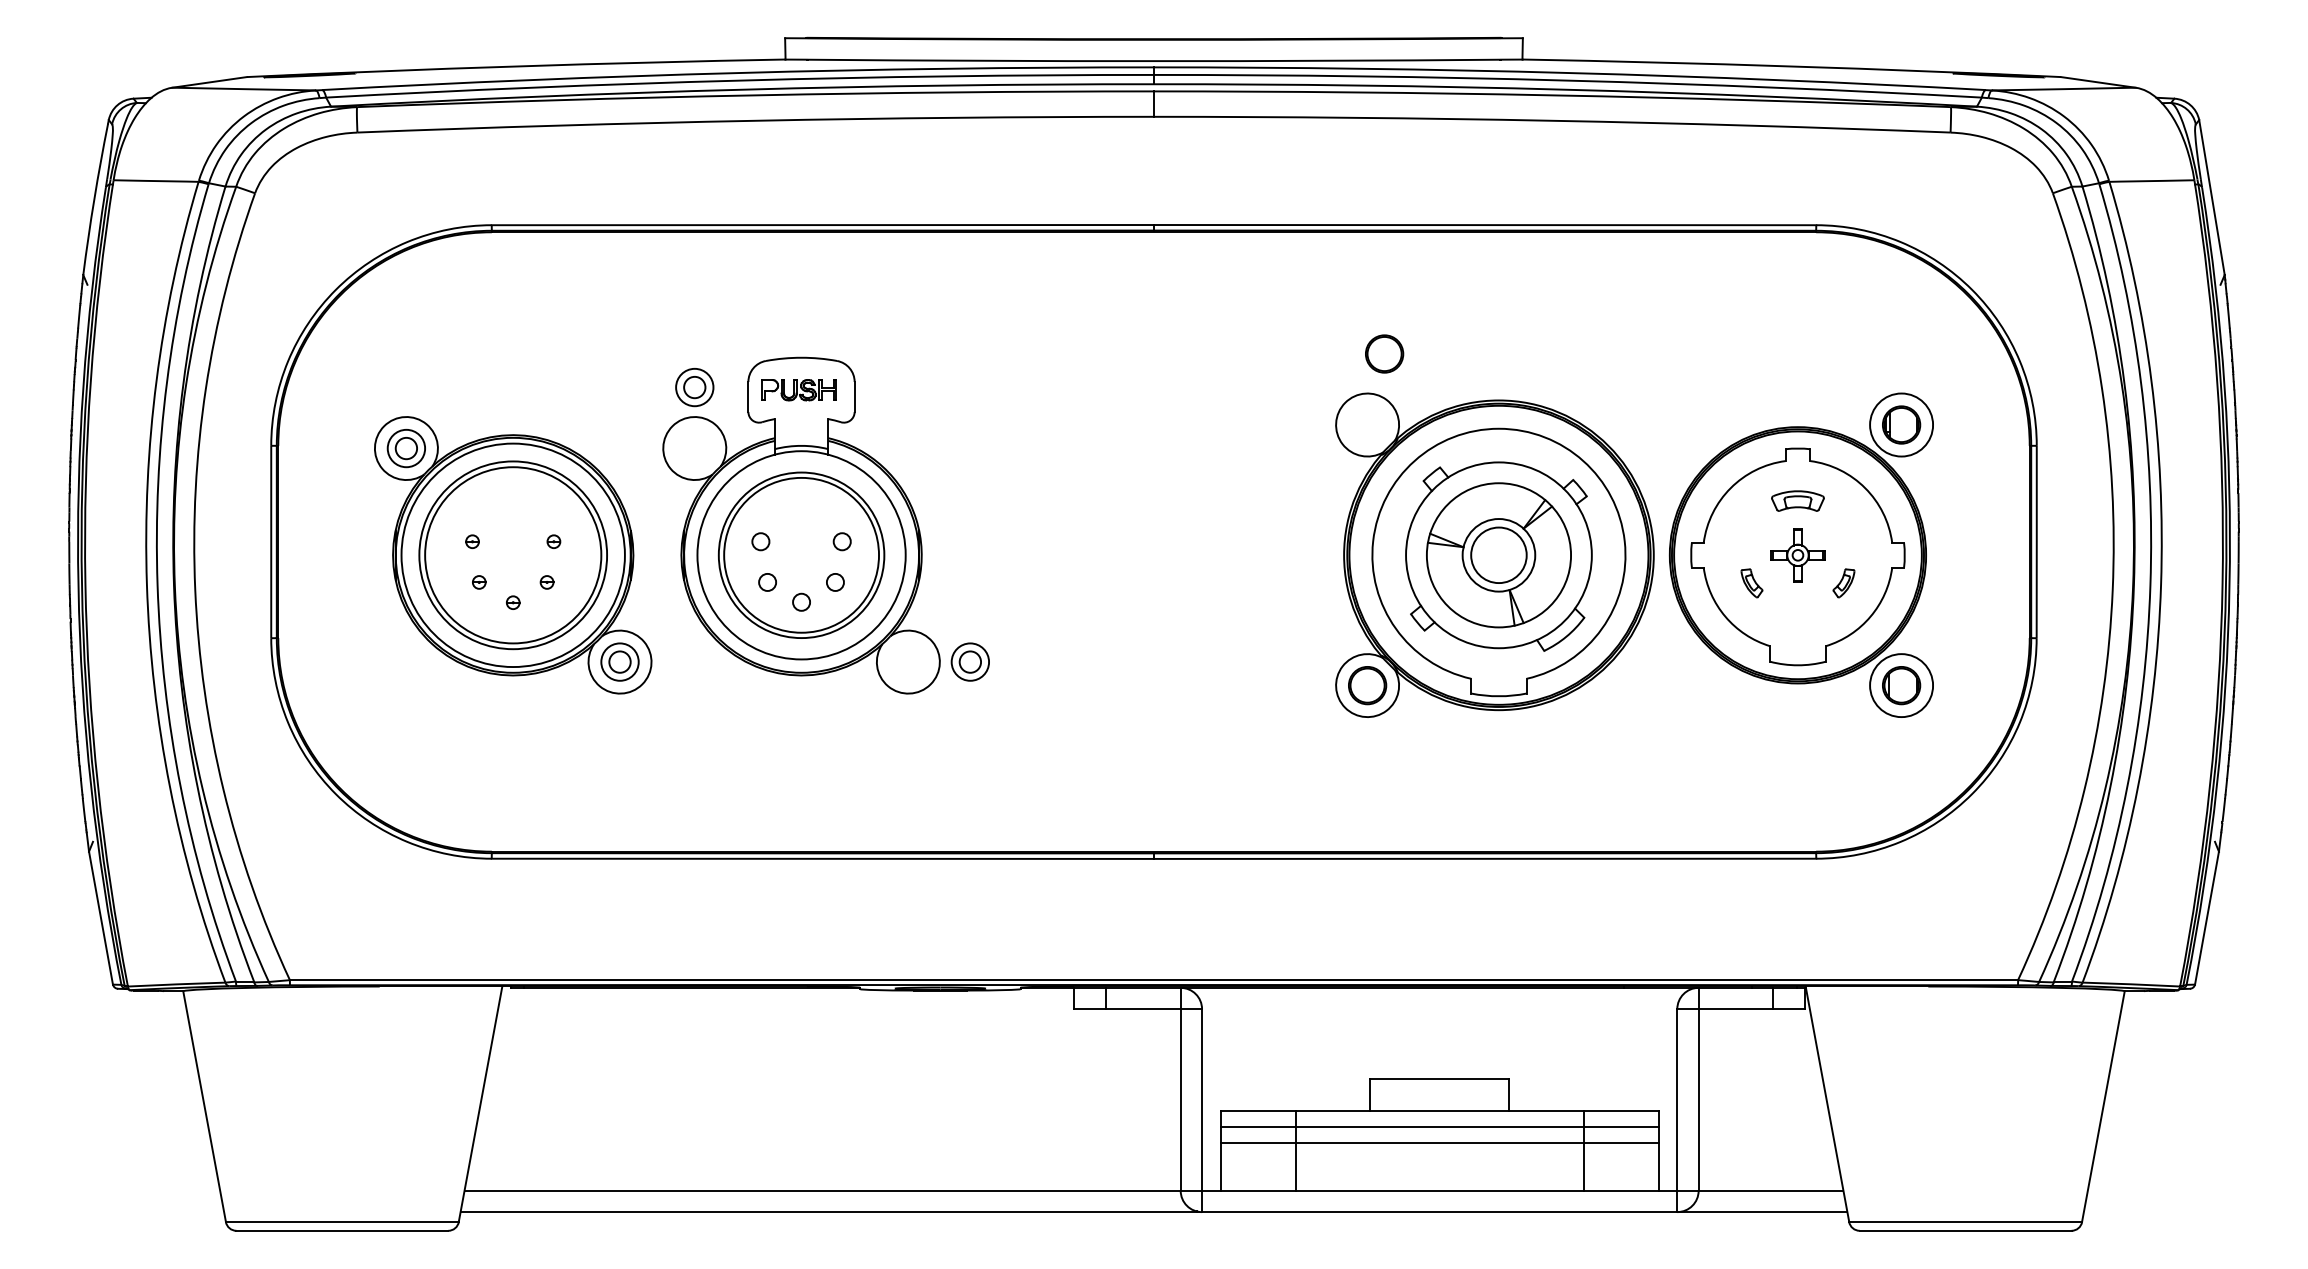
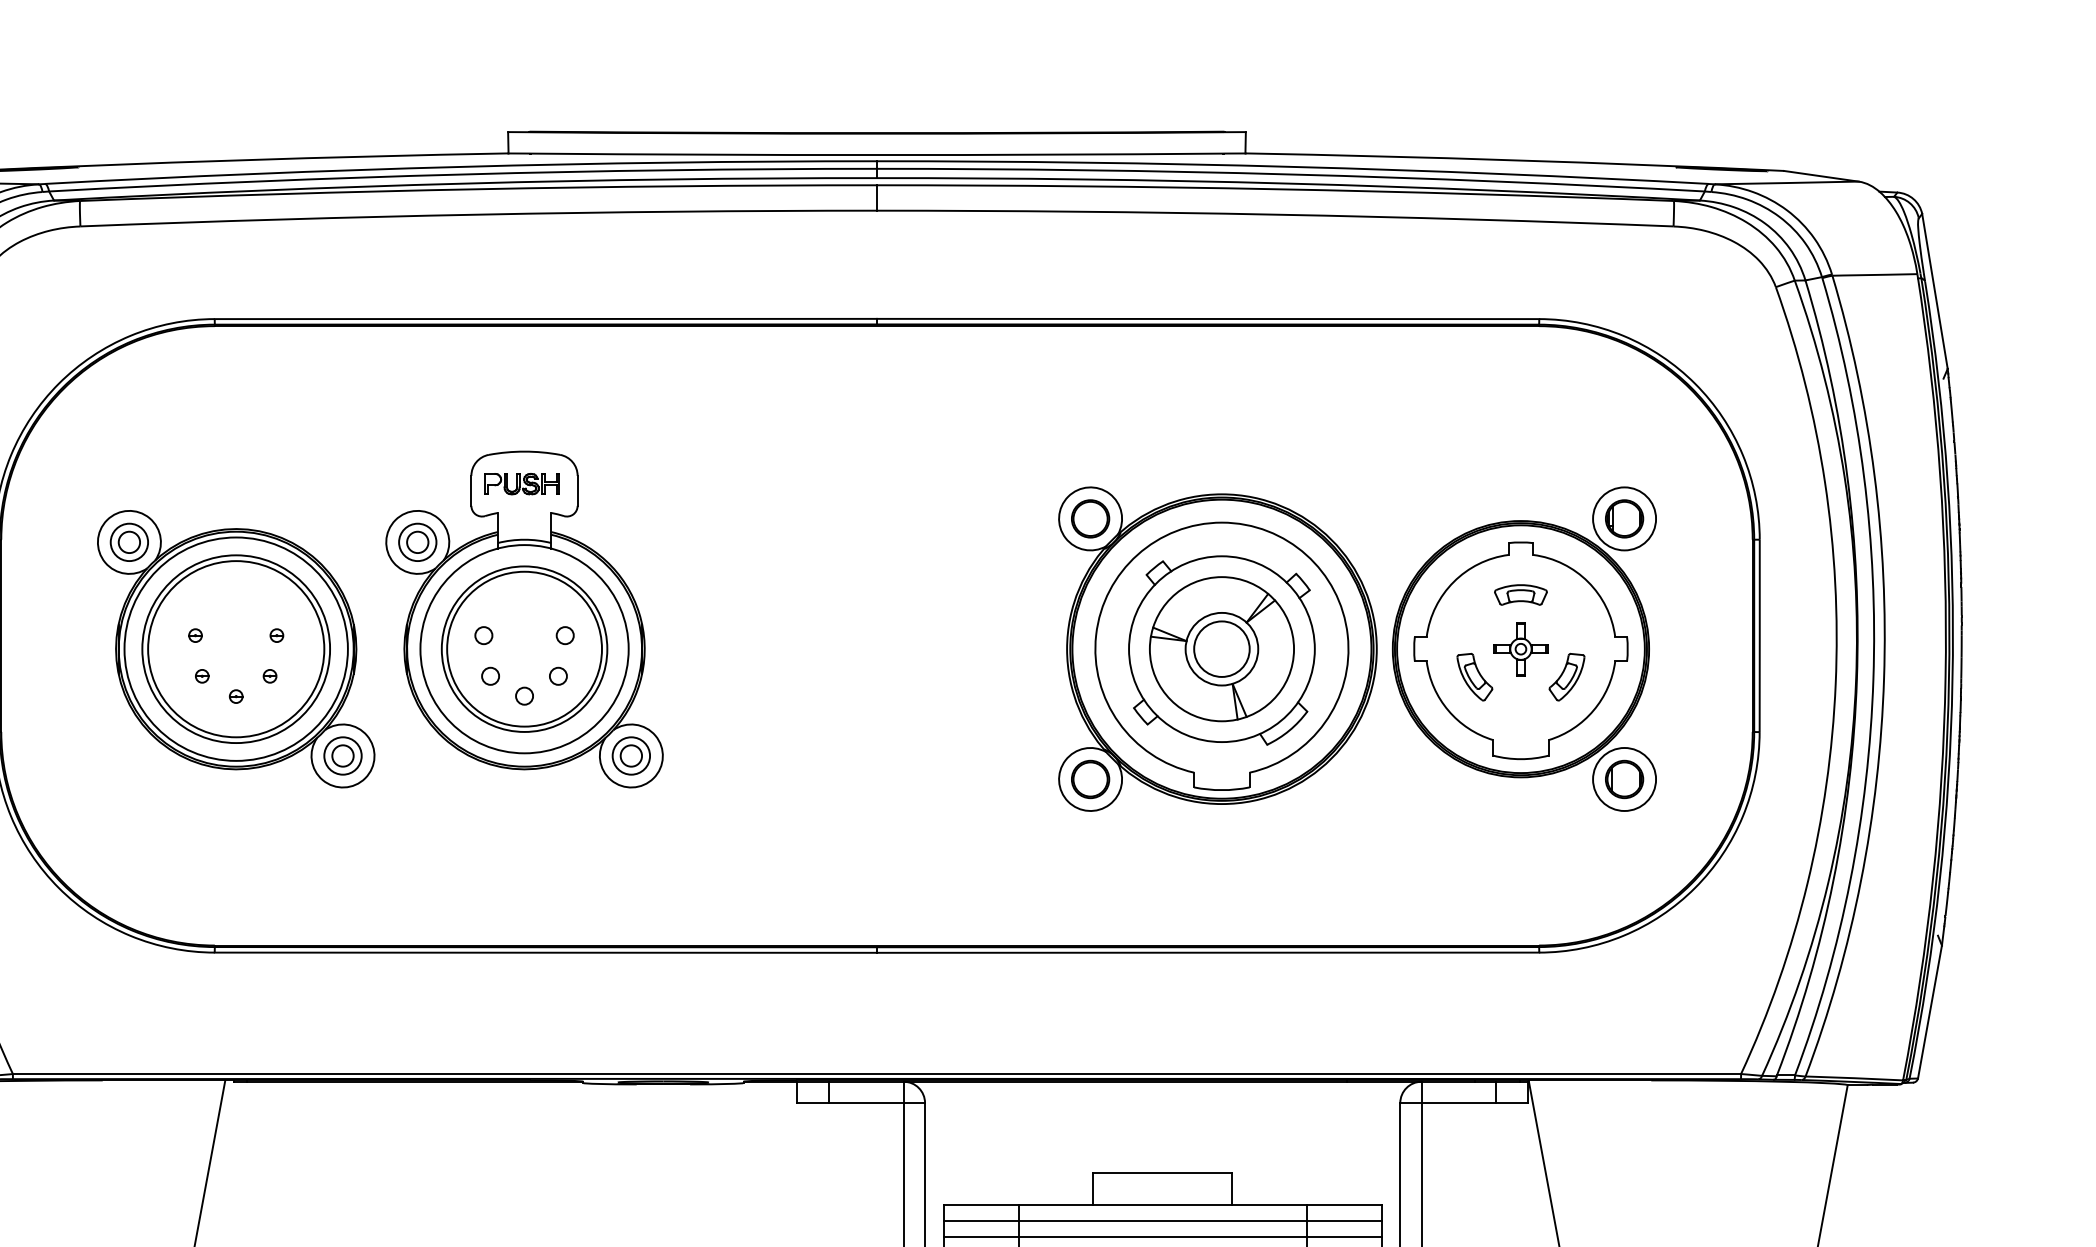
part: (1384, 353) -> (1090, 518), moved
part: (694, 387) -> (417, 542), moved
part: (1751, 583) -> (1474, 677), size x1.67
part: (1843, 583) -> (1566, 677), size x1.67
part: (969, 661) -> (630, 755), moved

